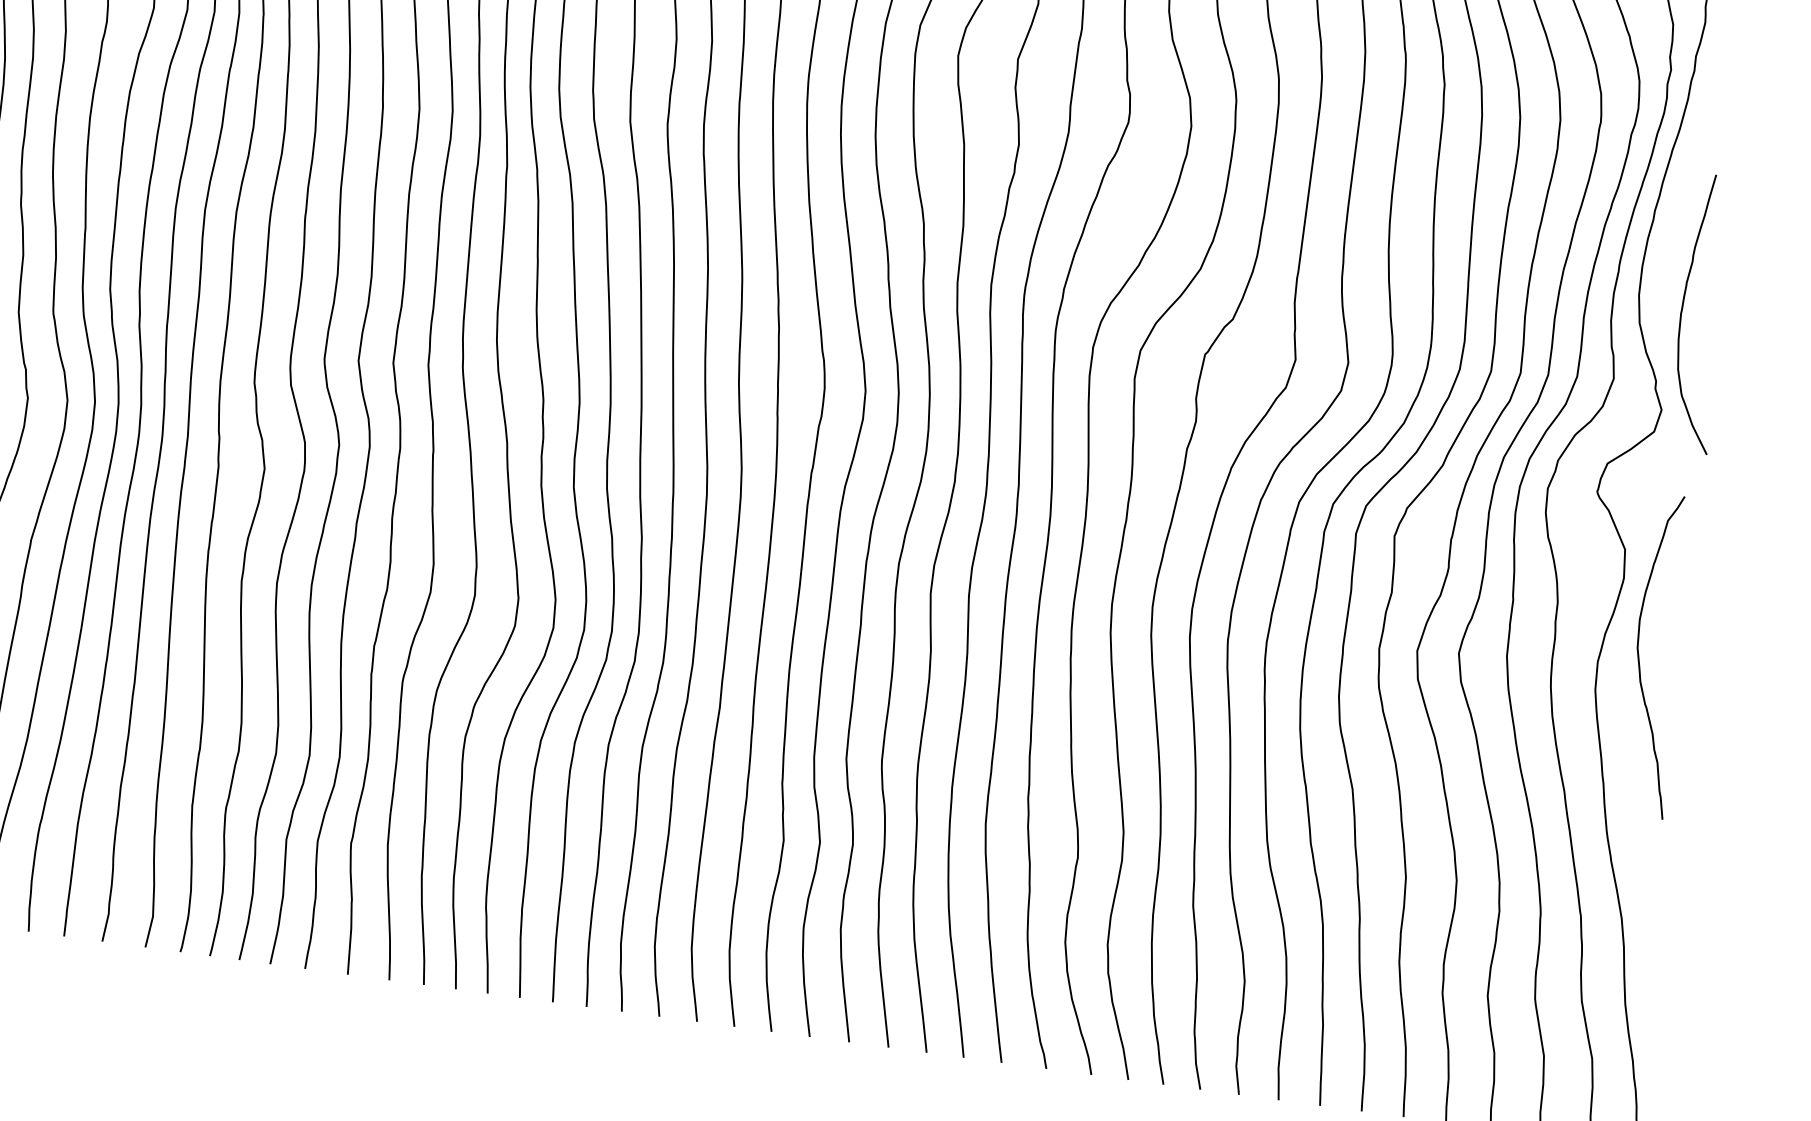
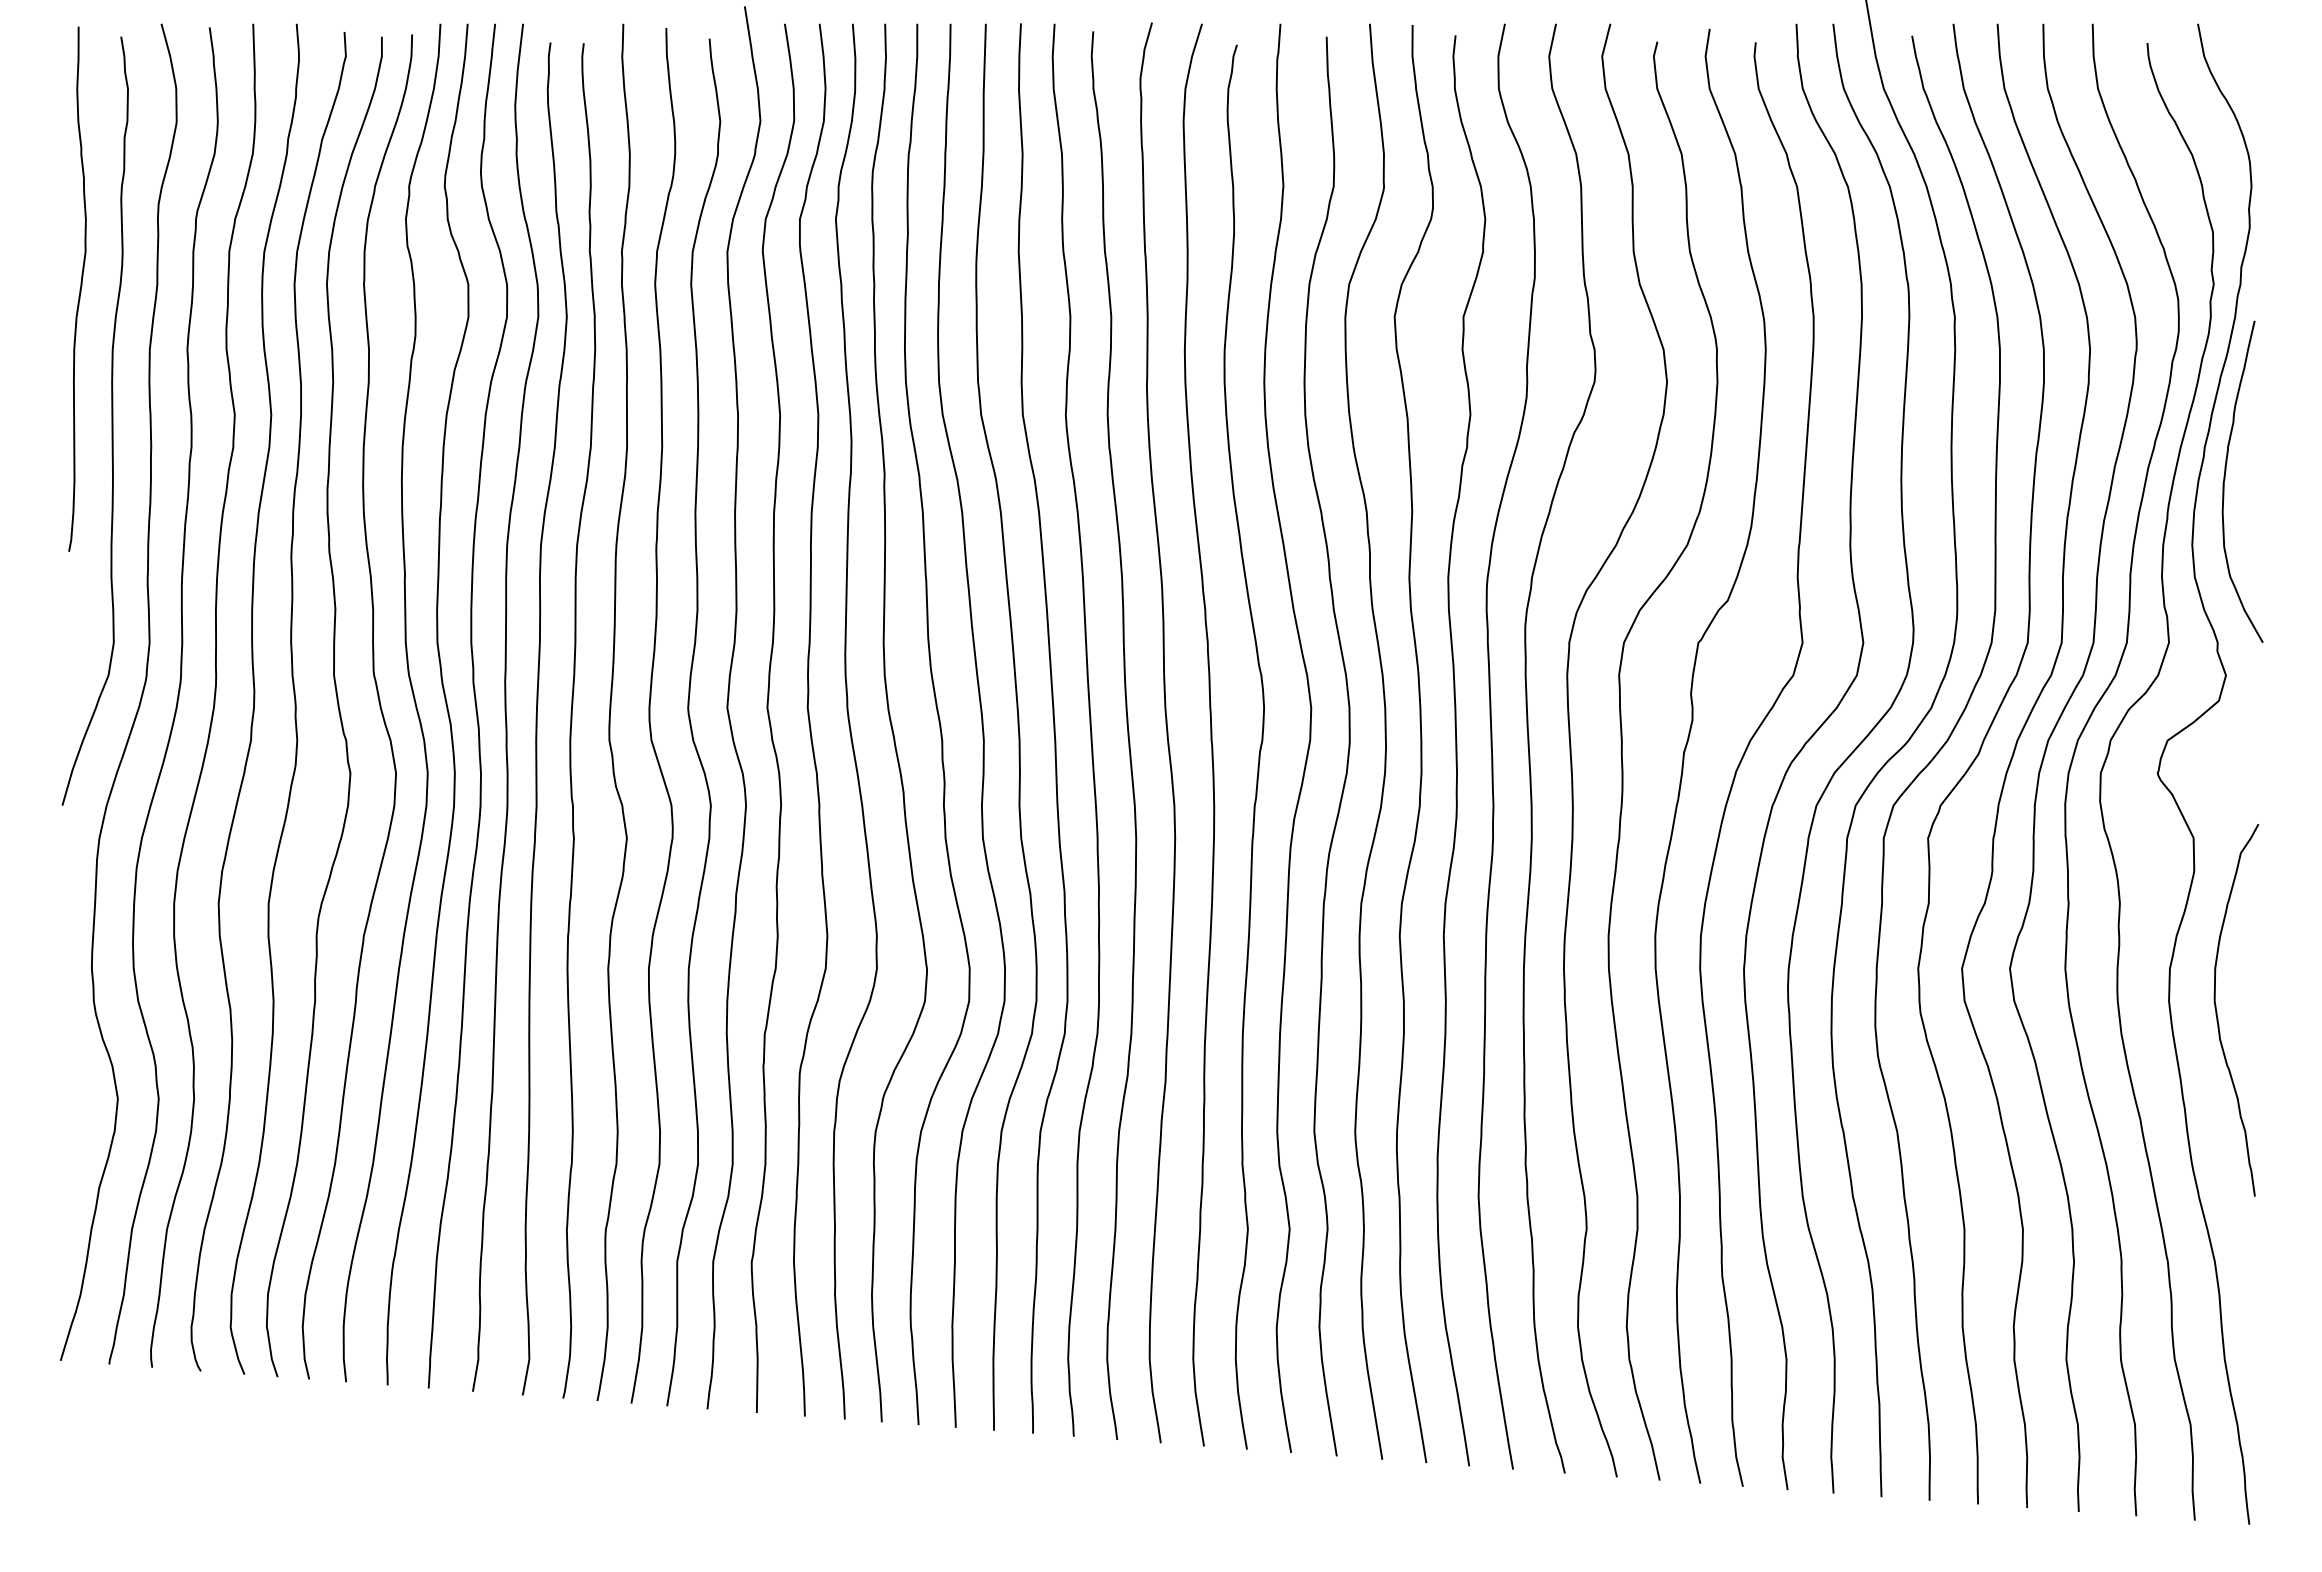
curve: (1682, 311) -> (2225, 479), moved
curve: (1639, 657) -> (2217, 1011), moved

